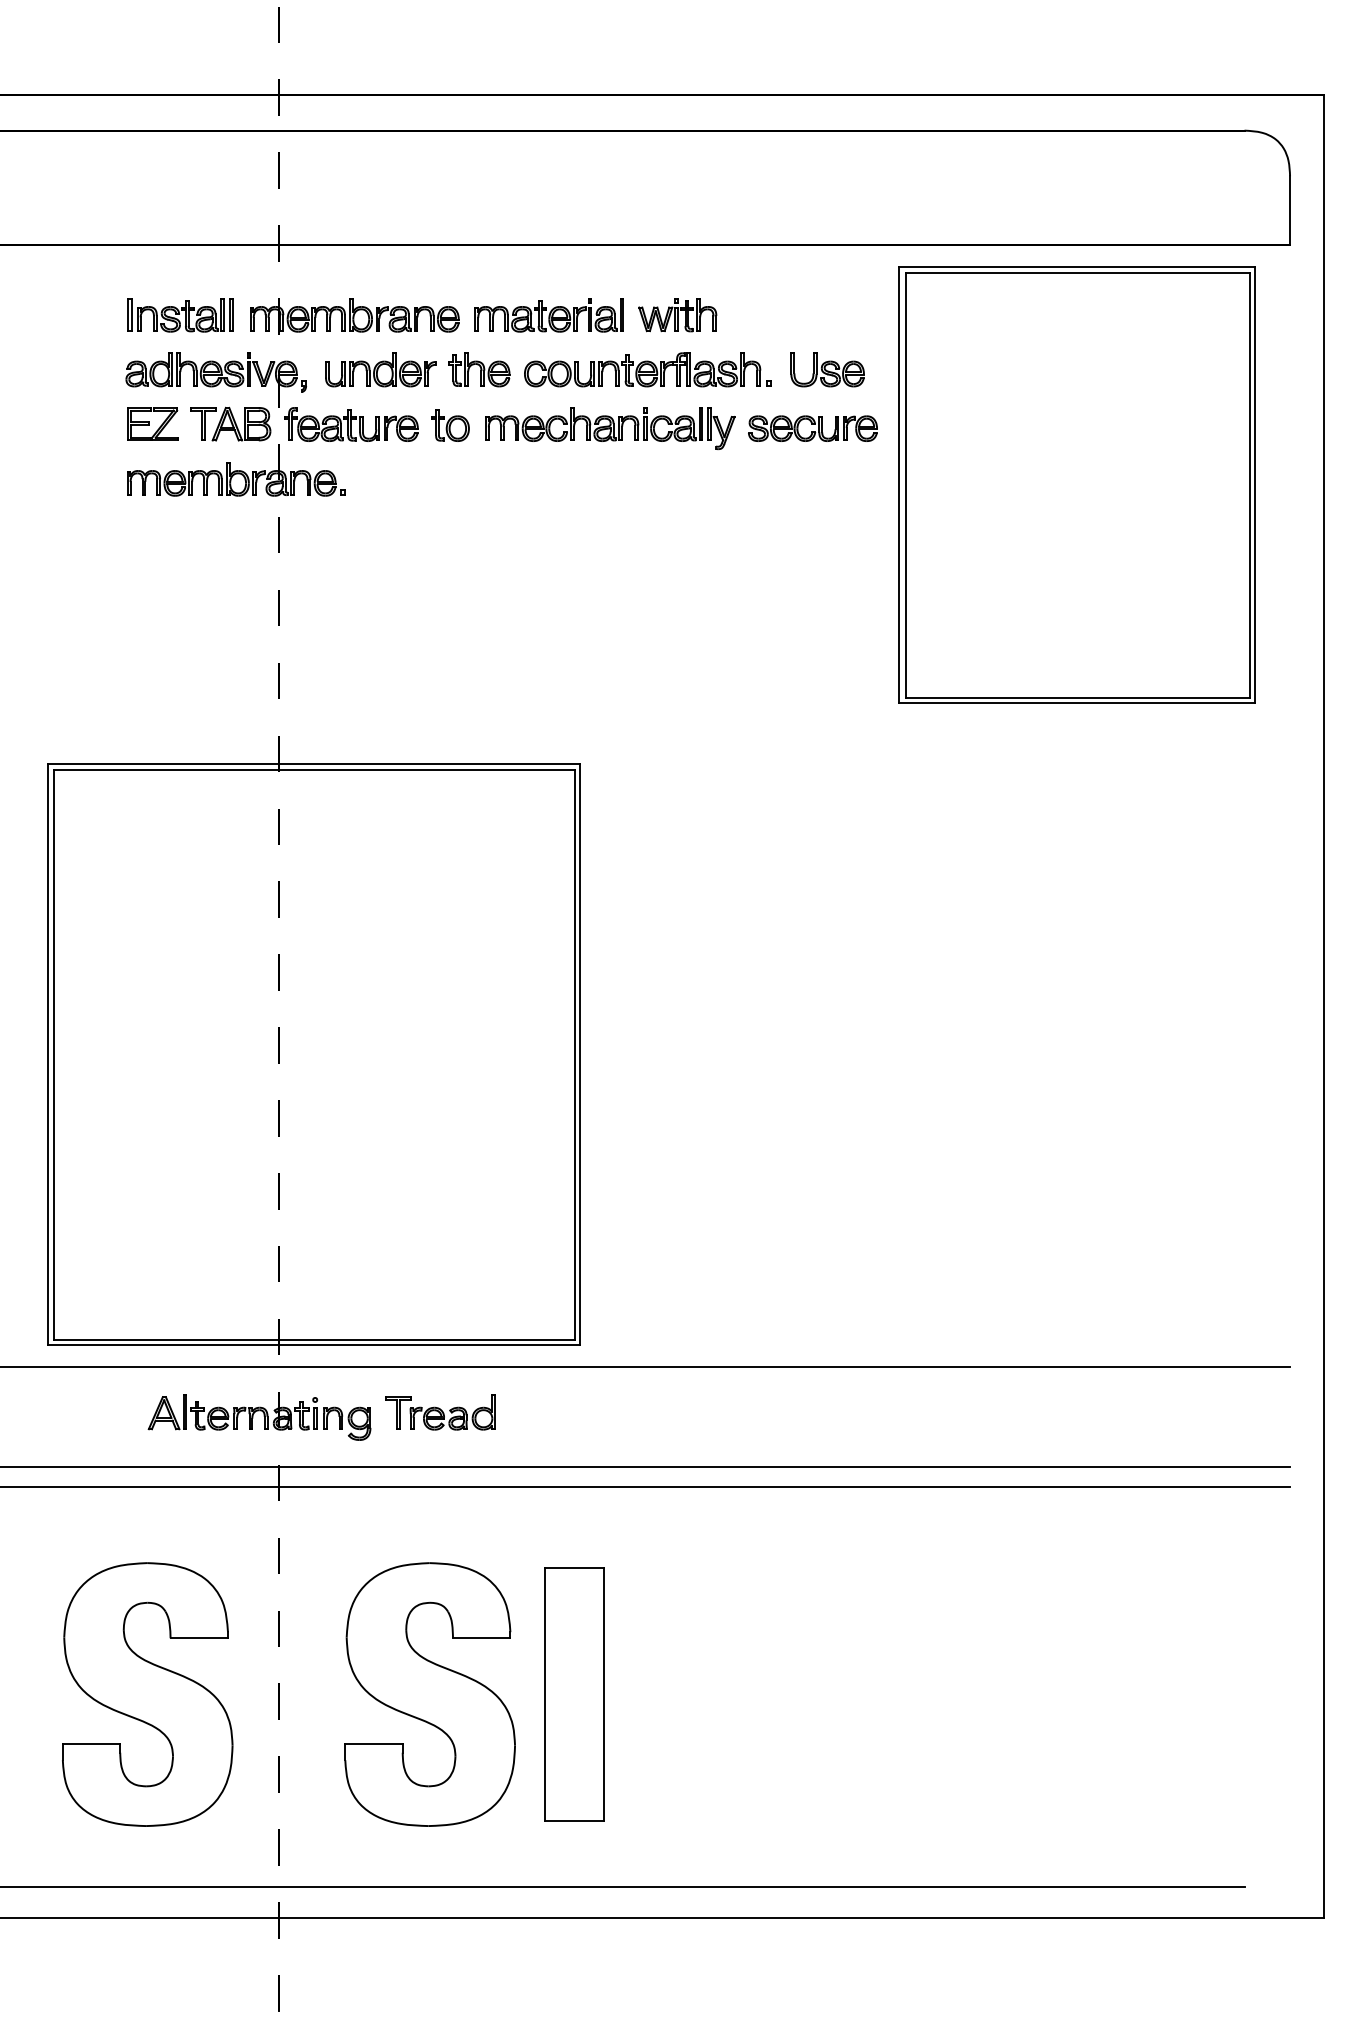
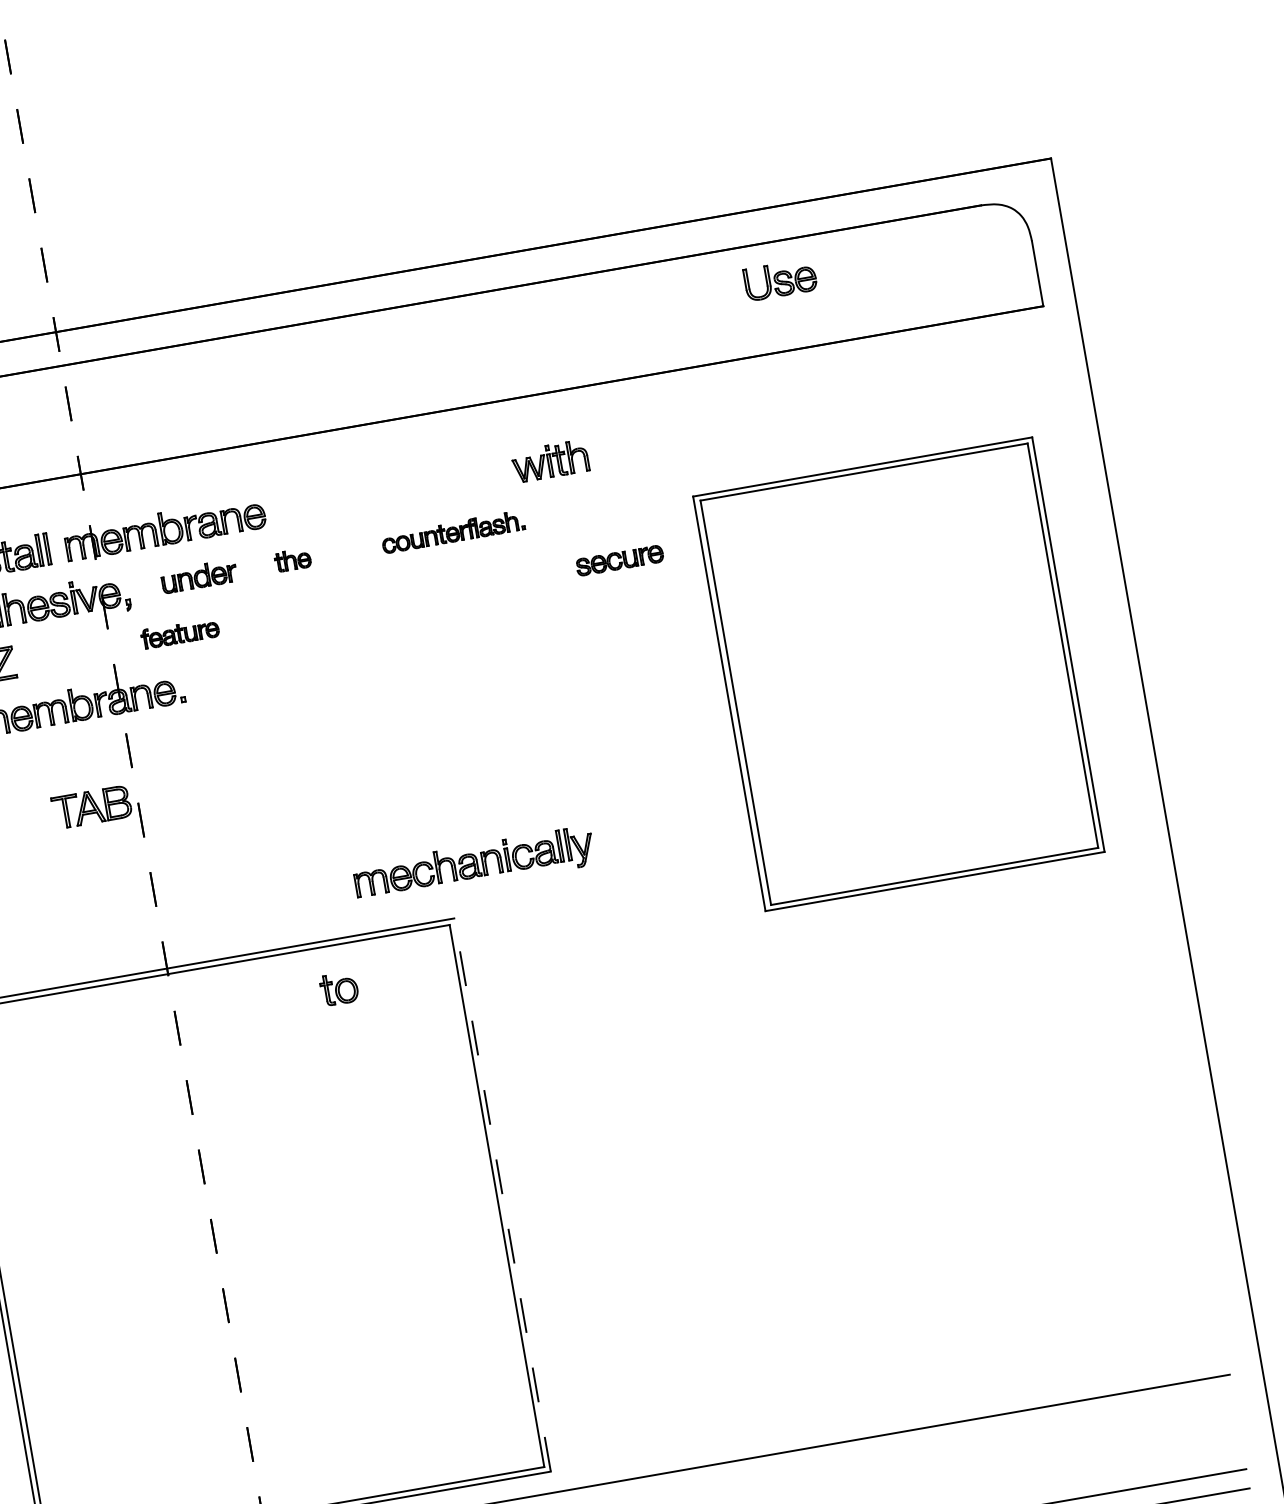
part: (548, 315) -> (349, 496), removed
part: (677, 315) -> (550, 461), moved
part: (380, 369) -> (198, 576), size x0.7
part: (479, 369) -> (292, 559), size x0.6
part: (647, 369) -> (452, 531), size x0.6
part: (827, 369) -> (780, 279), moved
part: (230, 423) -> (91, 806), moved
part: (351, 424) -> (180, 633), size x0.6
part: (450, 425) -> (339, 988), moved
part: (610, 428) -> (474, 865), moved
part: (812, 428) -> (619, 560), size x0.7
part: (1076, 484) -> (898, 673), moved
line: (580, 1054) -> (502, 1194), solid -> dashed

